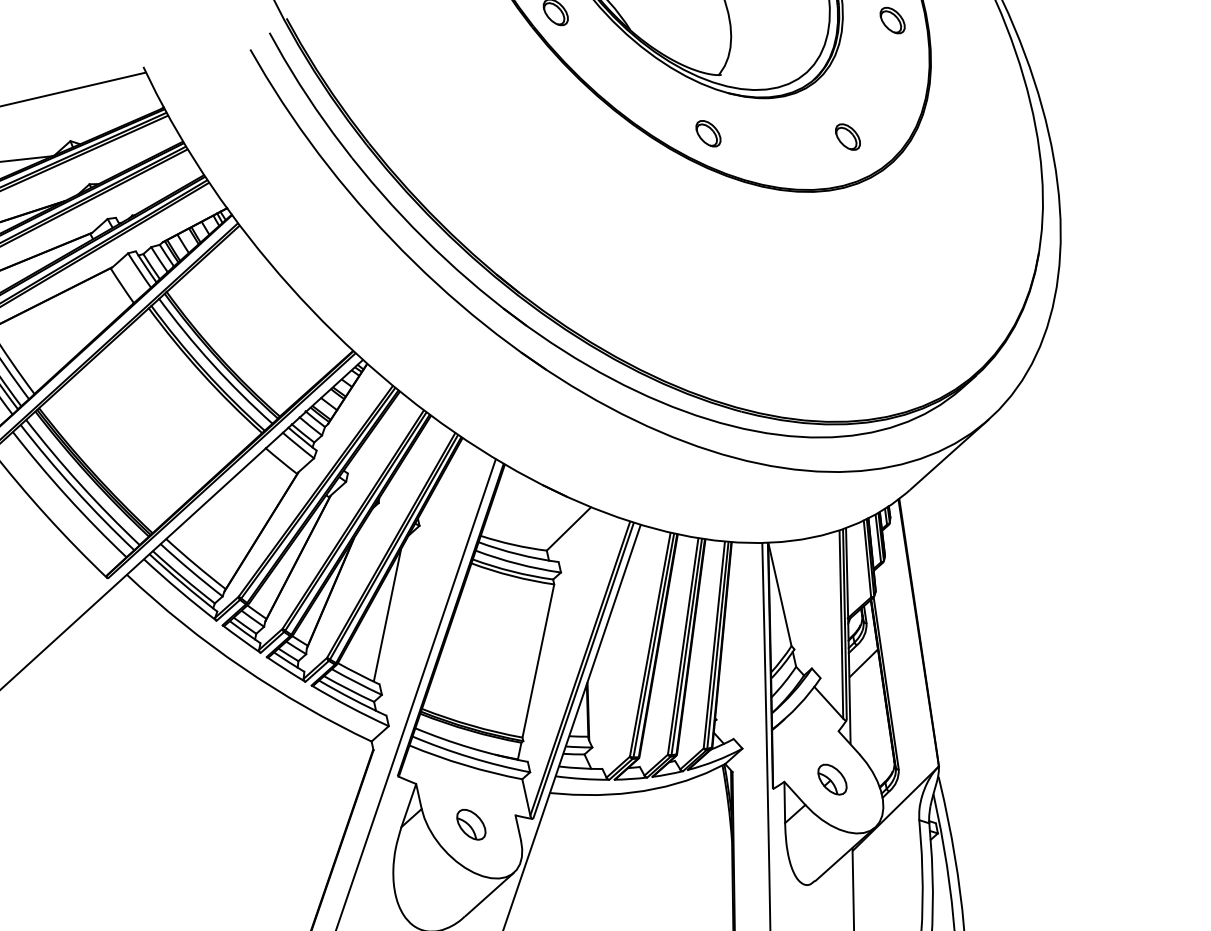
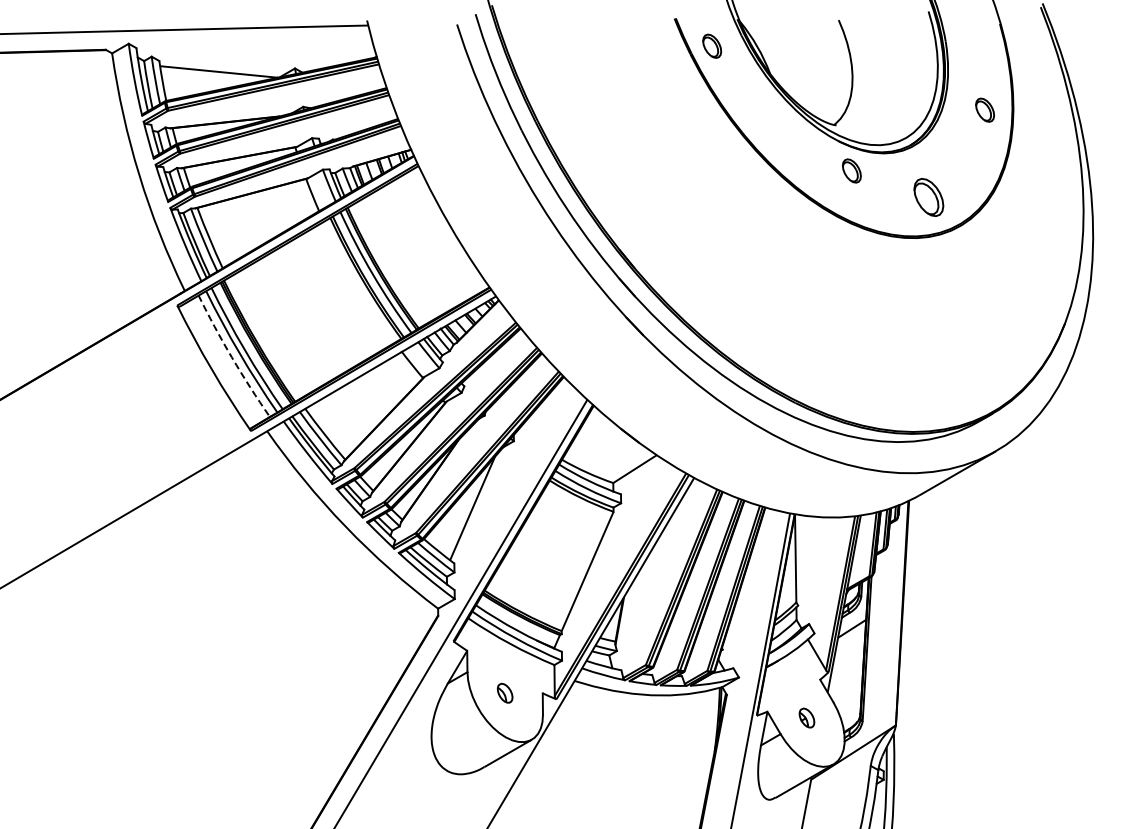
part: (707, 133) -> (851, 170), moved
part: (847, 137) -> (928, 197), size x1.6
arc: (66, 496) -> (231, 357), solid -> dashed
part: (831, 779) -> (806, 717), size x0.7
part: (470, 823) -> (504, 692), size x0.7

